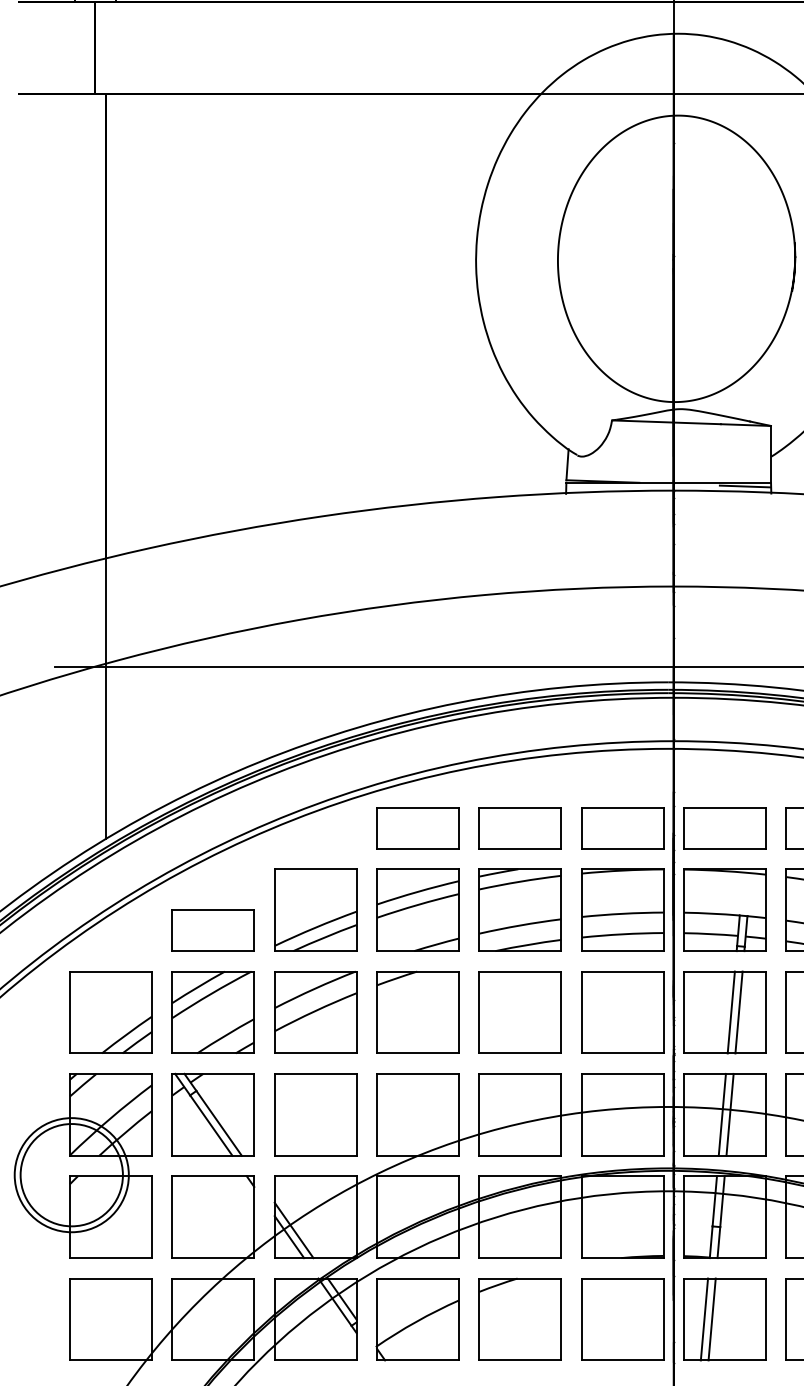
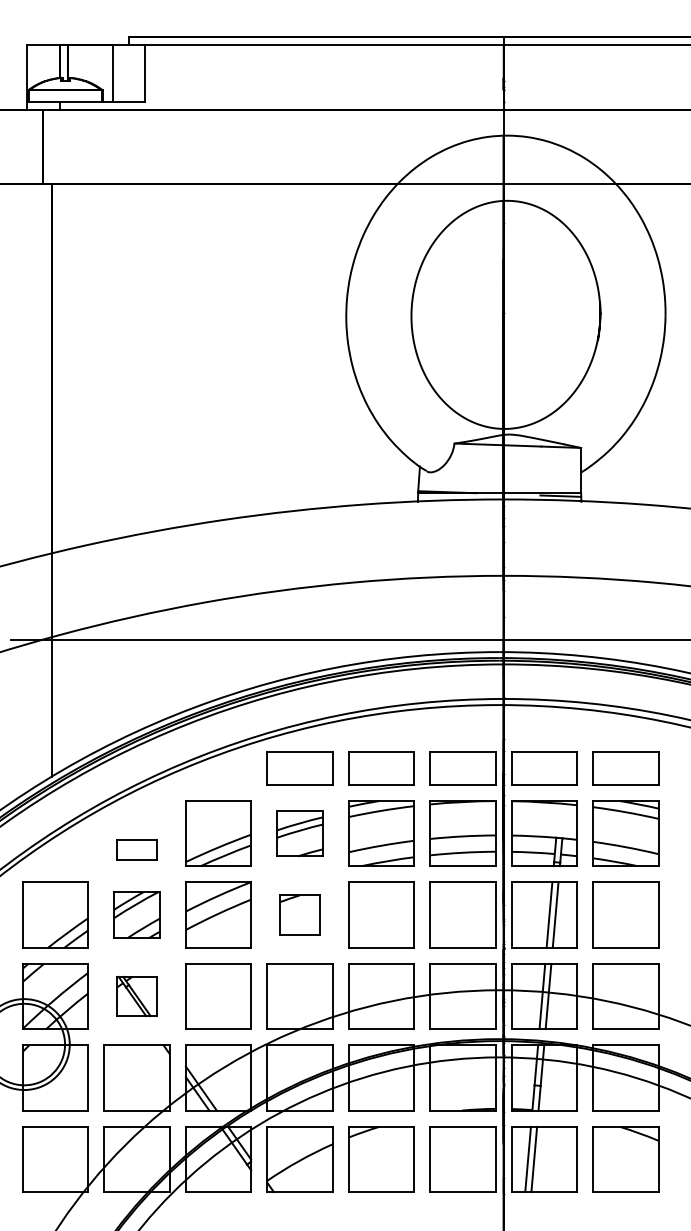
part: (417, 910) -> (299, 833), size x0.7
part: (212, 930) -> (136, 849), size x0.6
part: (212, 1011) -> (136, 914), size x0.7
part: (417, 1011) -> (299, 914), size x0.6
part: (212, 1114) -> (136, 996), size x0.6

